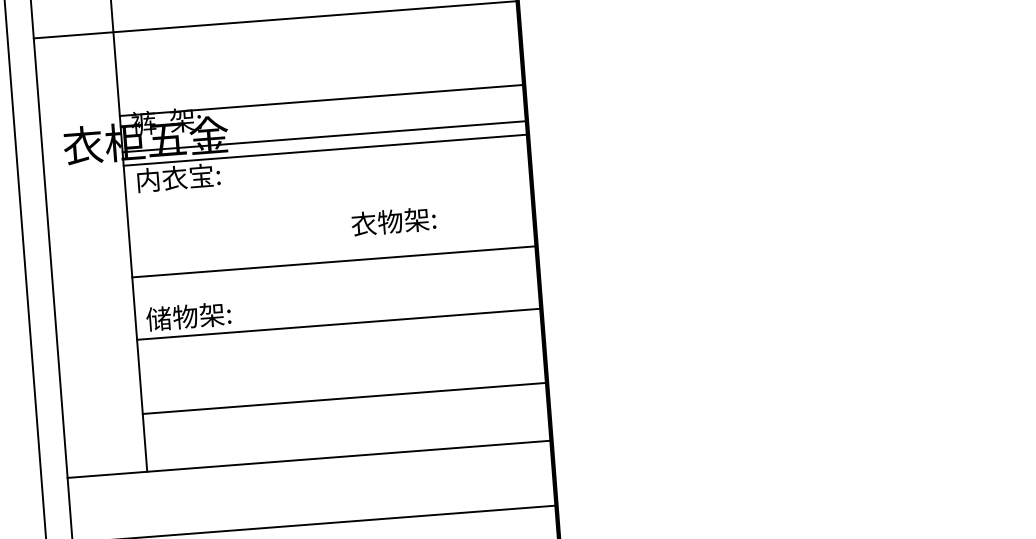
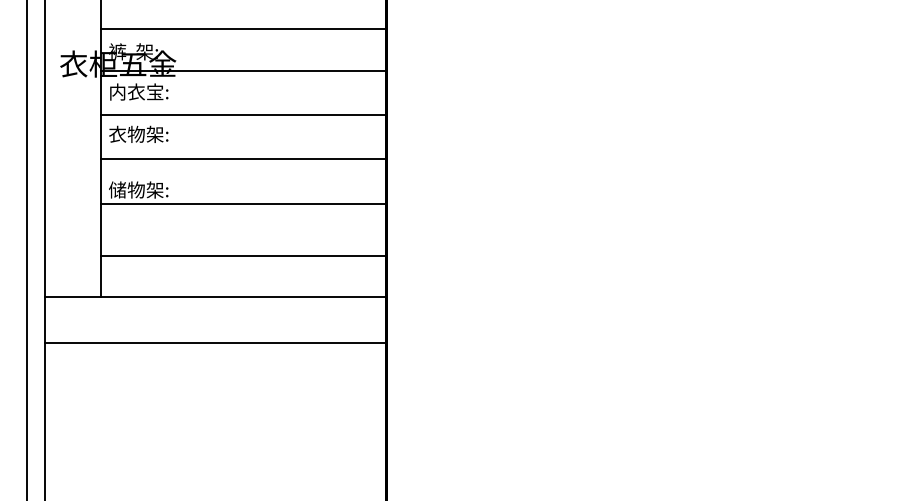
line: (321, 100) -> (243, 29), moved
line: (325, 150) -> (243, 114), moved
text: (393, 220) -> (138, 133), moved

